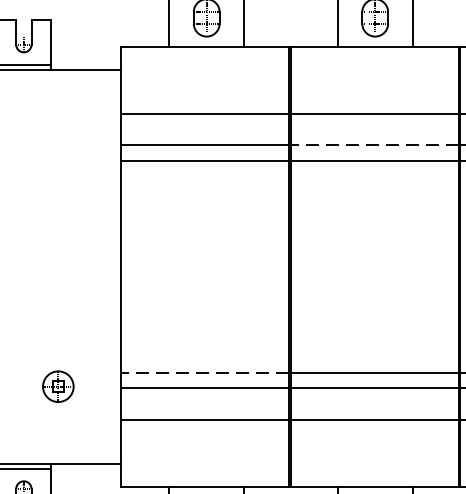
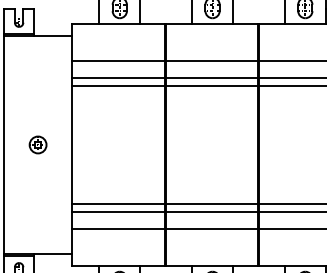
line: (373, 146) -> (211, 78), dashed -> solid
line: (204, 373) -> (118, 203), dashed -> solid
part: (57, 385) -> (37, 144), moved

